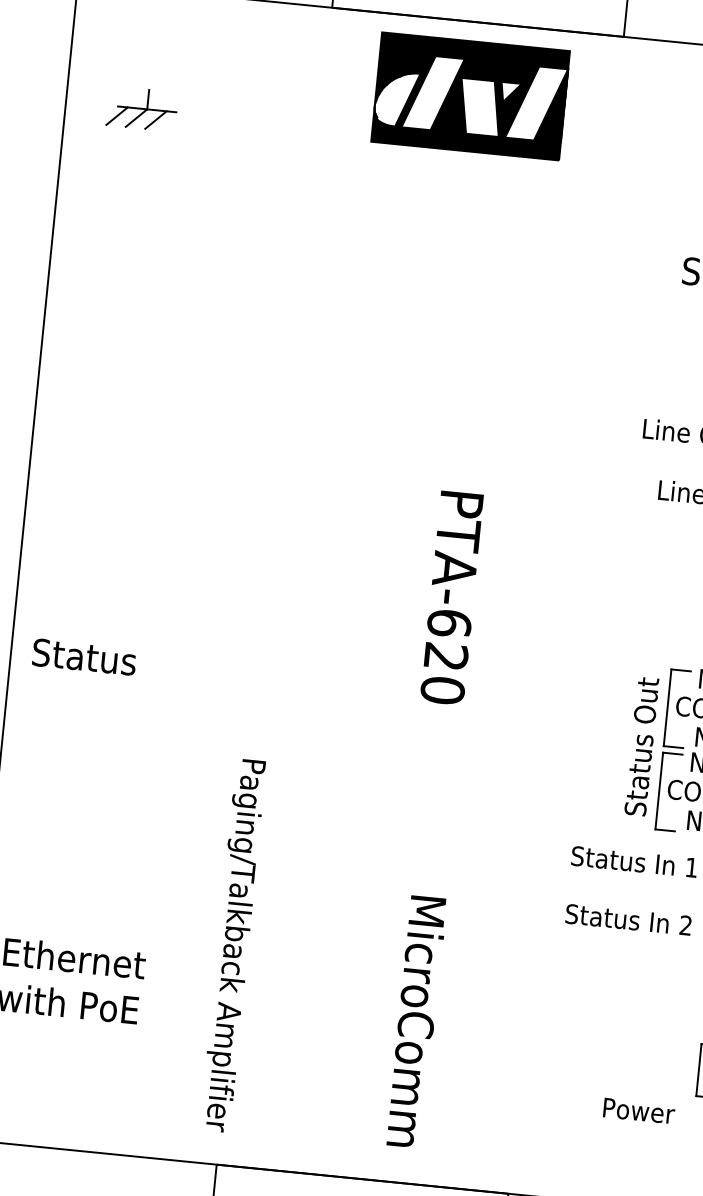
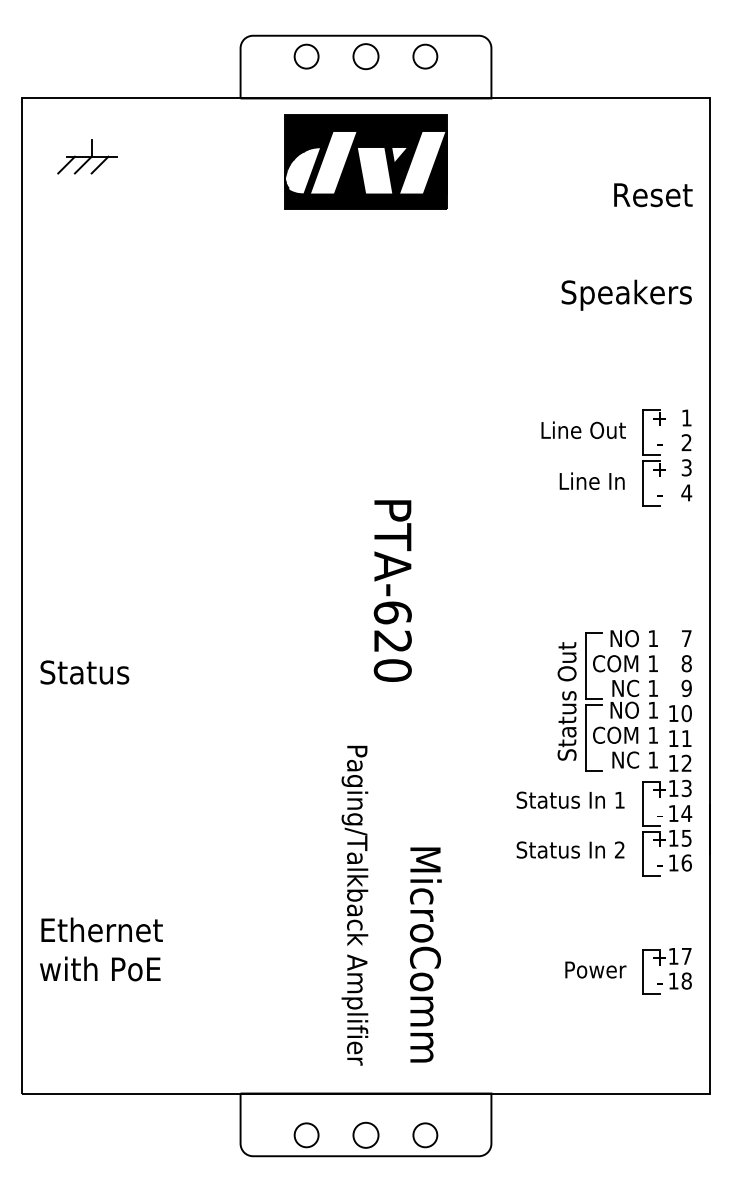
part: (142, 108) -> (87, 156), moved
text: (232, 945) -> (354, 905), moved
text: (416, 1021) -> (425, 954), moved
text: (638, 1110) -> (595, 969), moved

